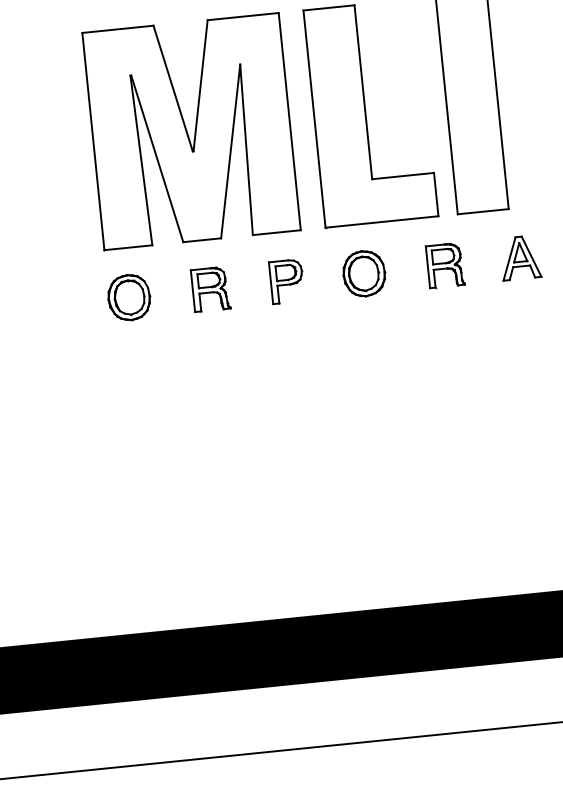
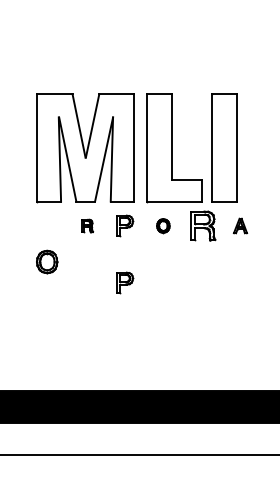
part: (520, 256) -> (240, 225), size x0.7
part: (445, 264) -> (203, 225), size x1.4
part: (364, 272) -> (163, 225), size x0.6
part: (210, 288) -> (87, 225), size x0.6
part: (129, 296) -> (47, 261), moved
part: (299, 395) -> (125, 282), added

